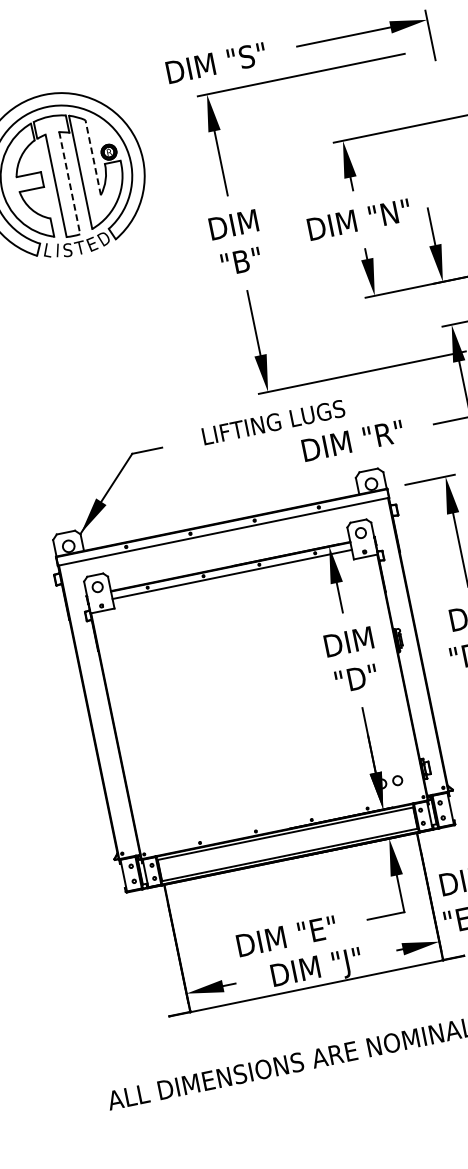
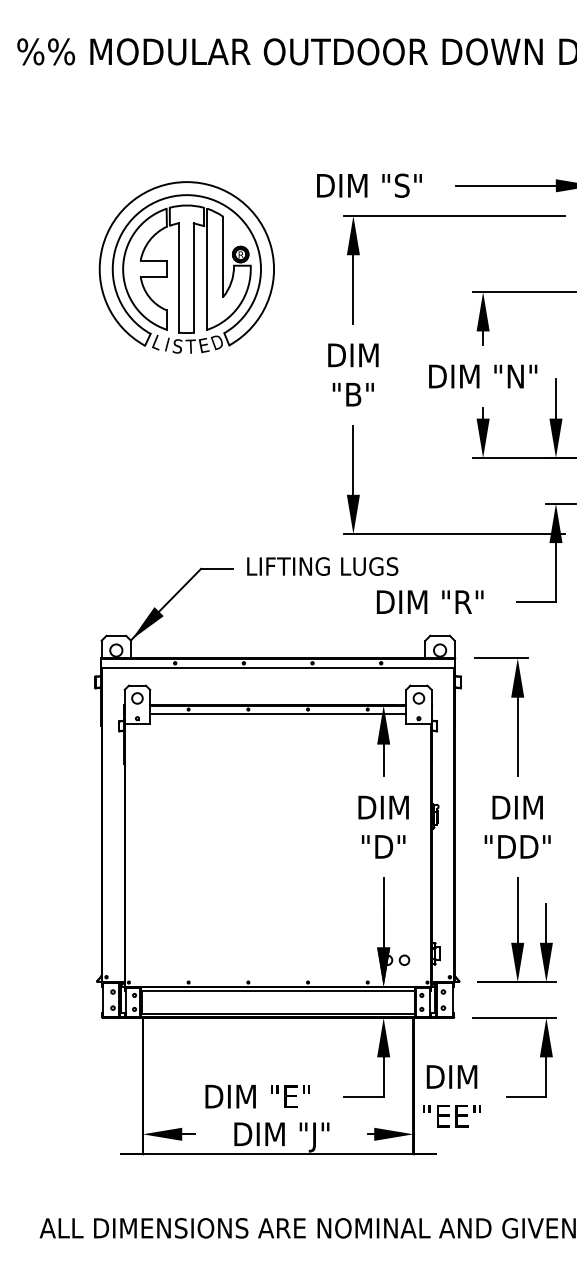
line: (93, 157) -> (223, 256), dashed -> solid
line: (69, 183) -> (193, 278), dashed -> solid
text: (273, 422) -> (322, 566), moved

